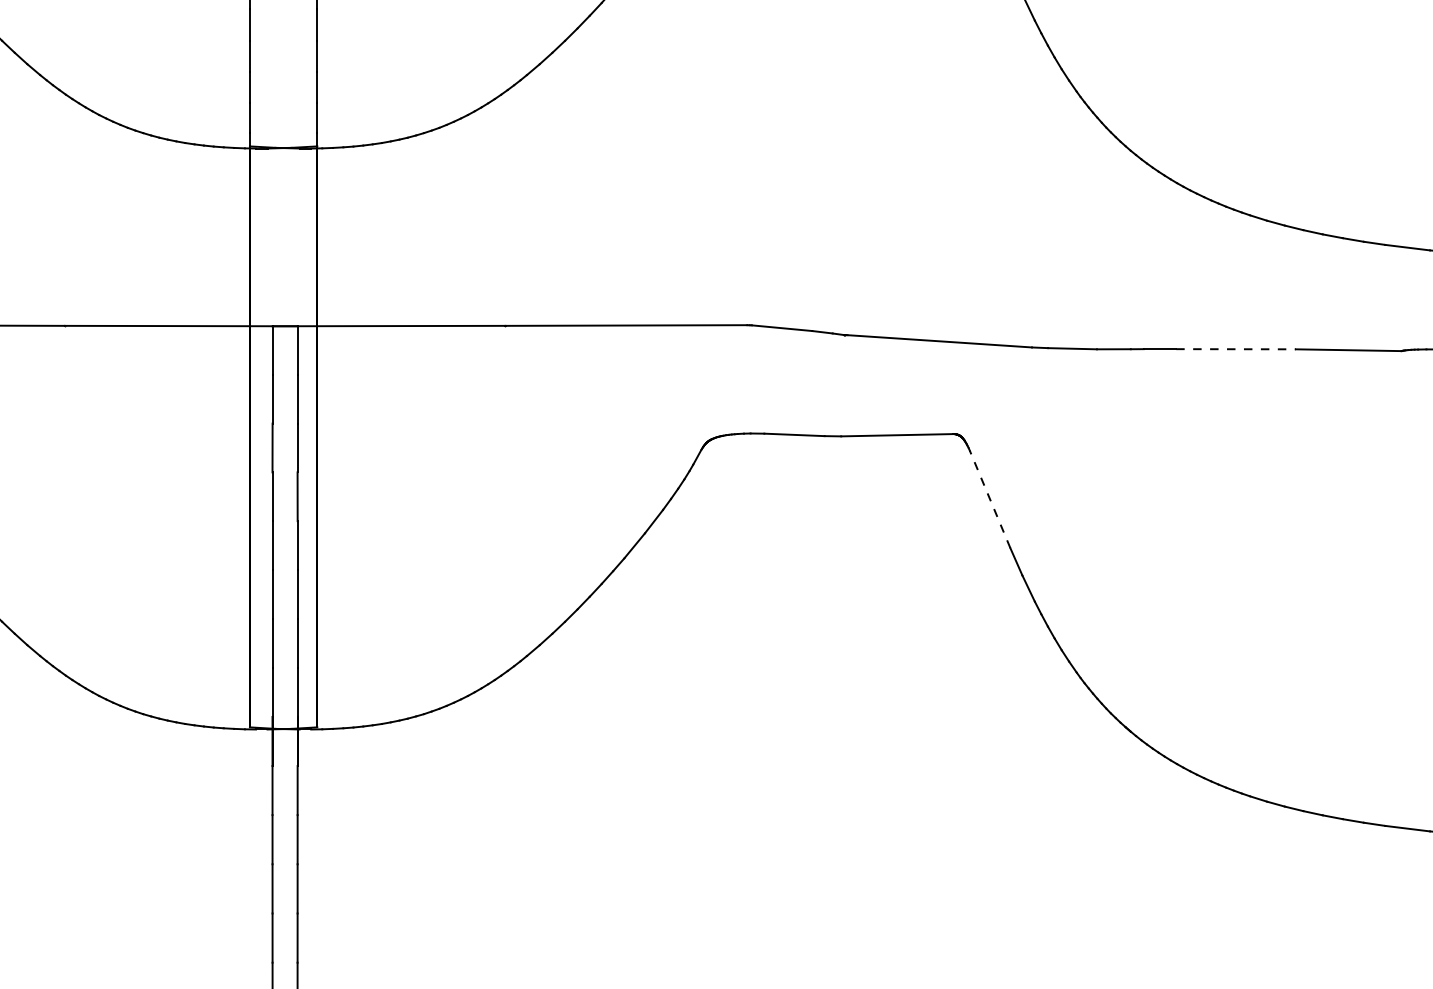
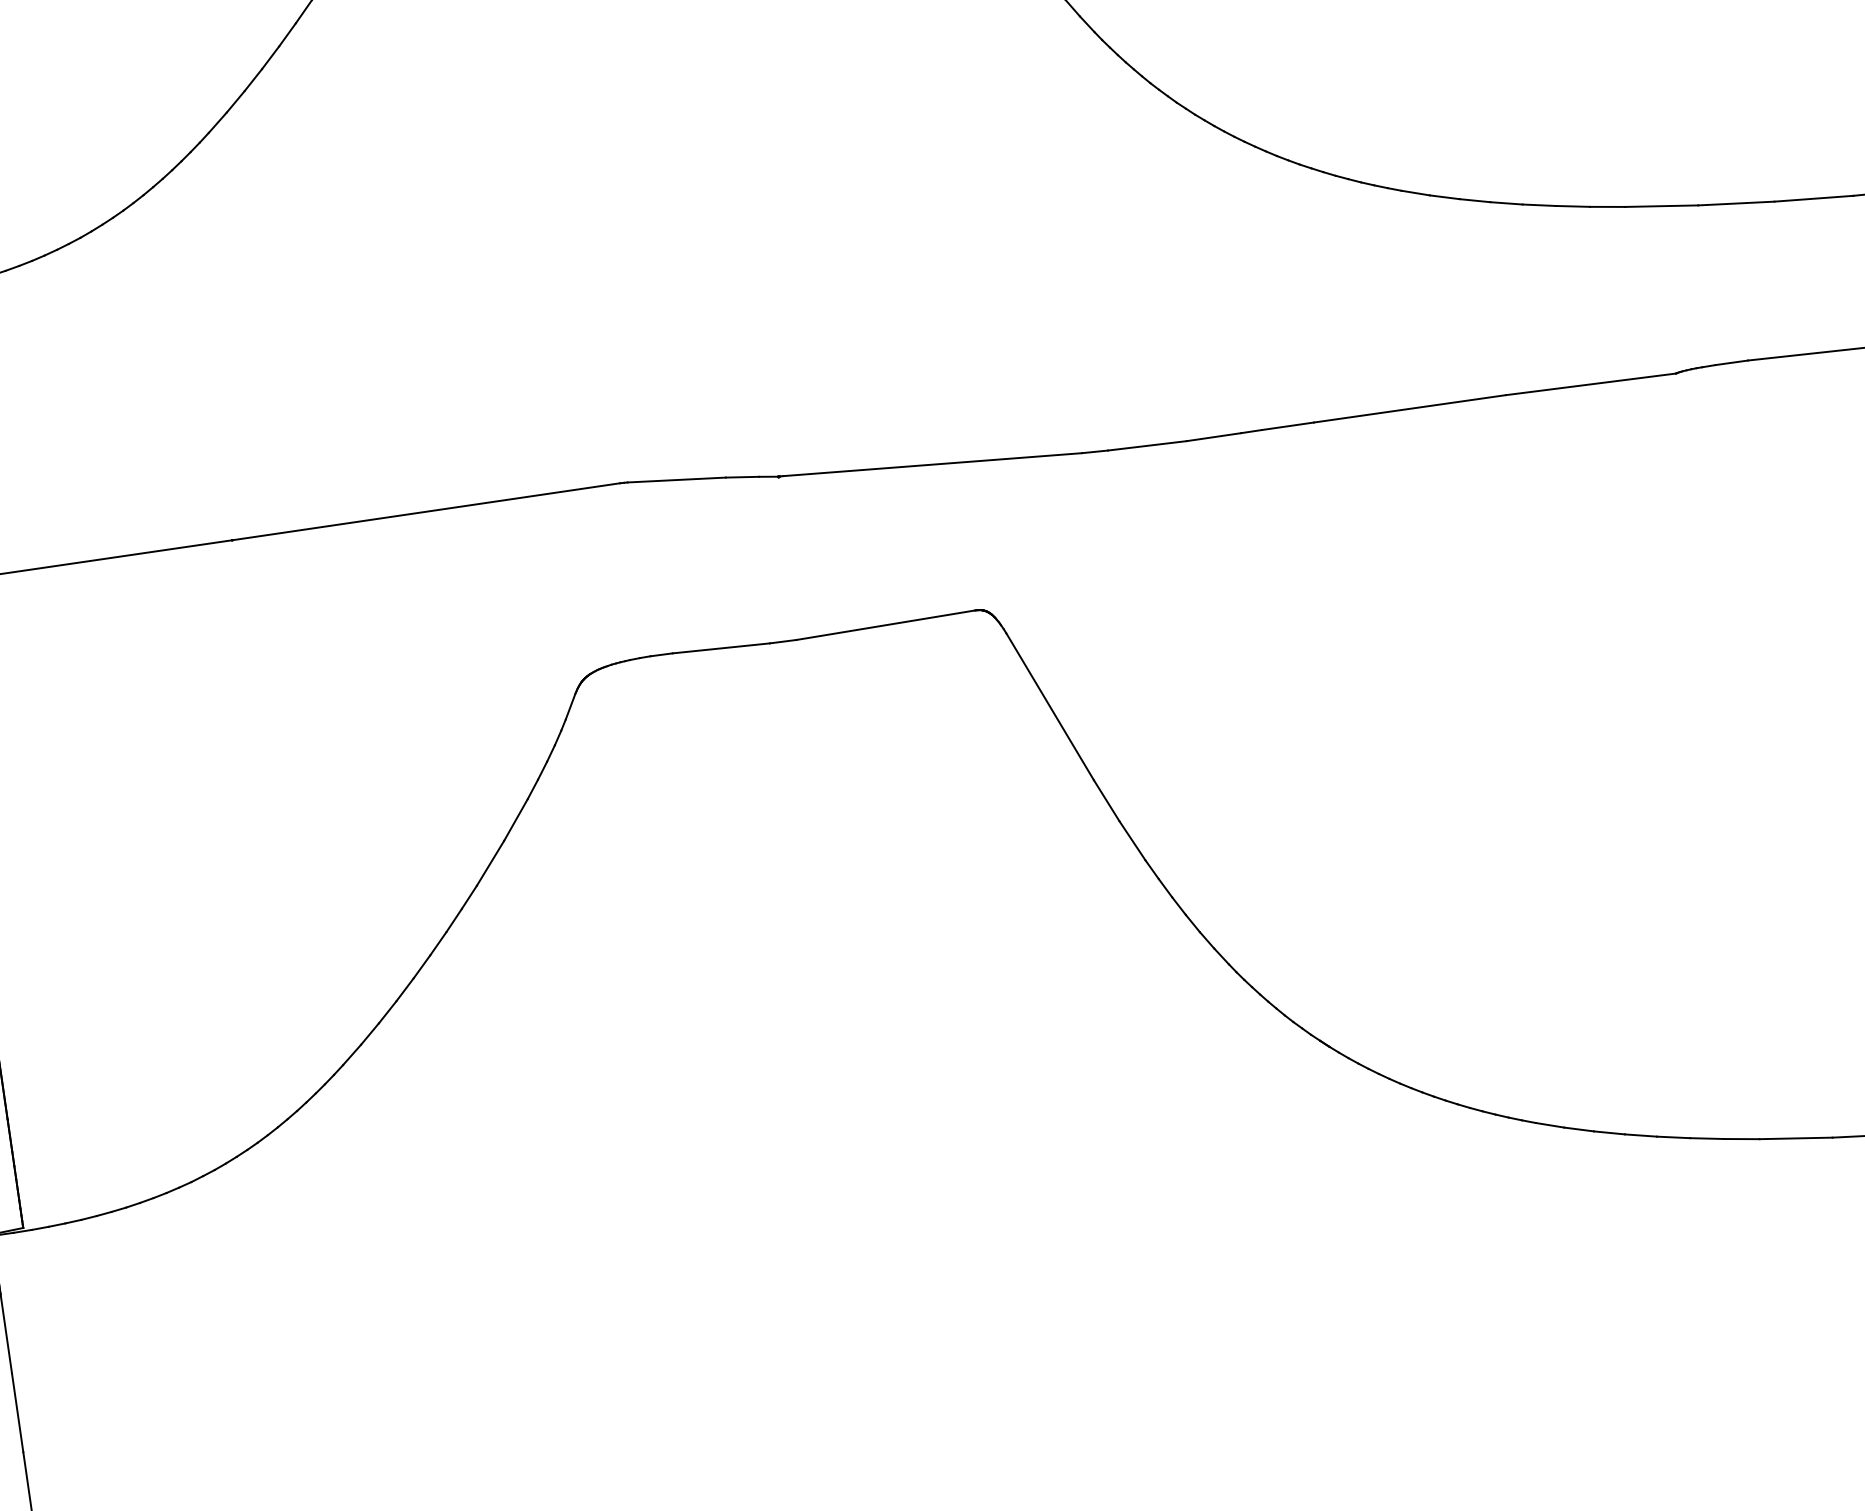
line: (1236, 349) -> (1410, 409), dashed -> solid
line: (990, 499) -> (1050, 706), dashed -> solid

